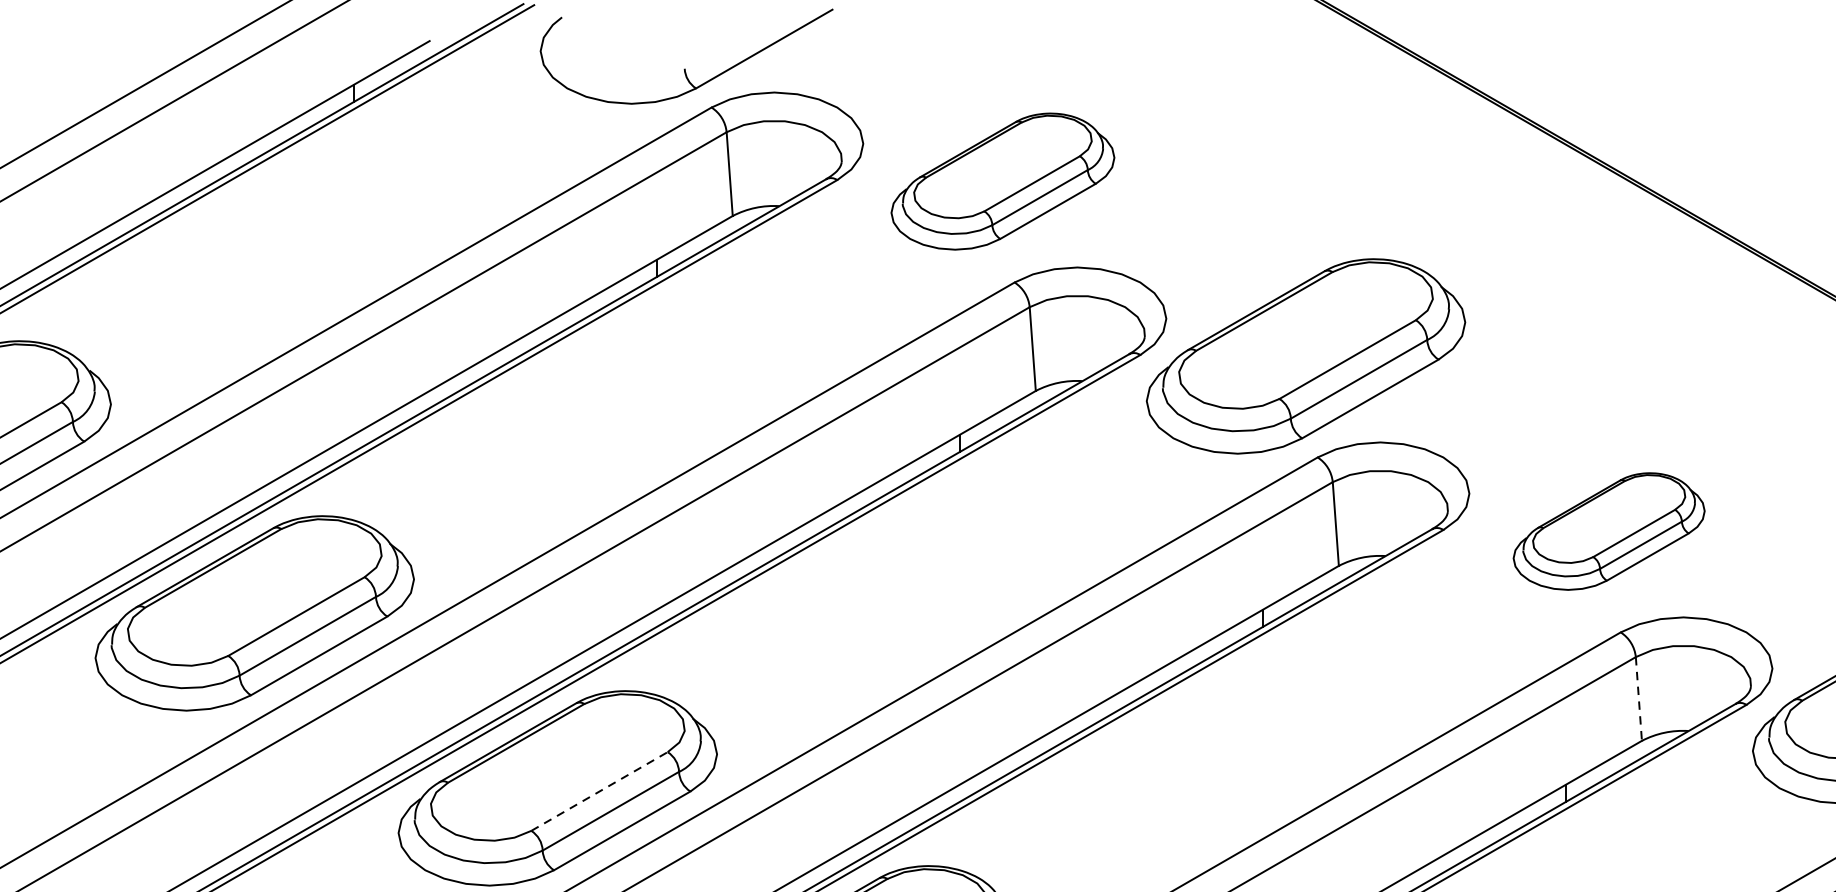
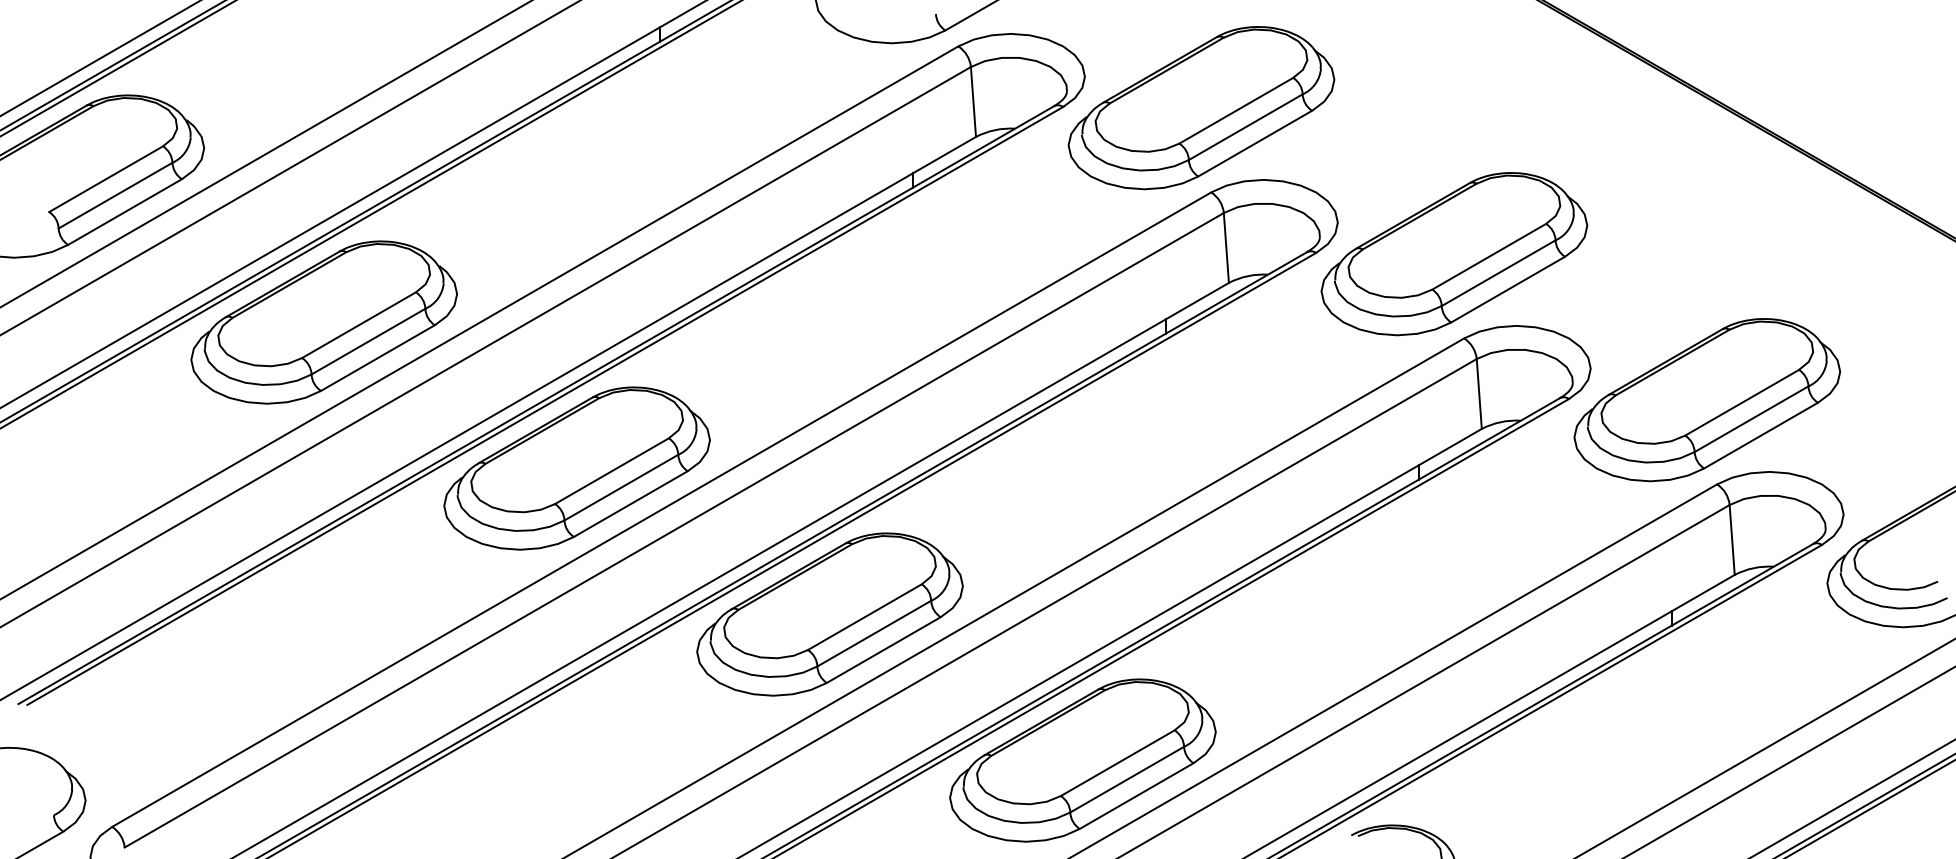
part: (1002, 181) -> (1201, 108), size x1.43
part: (1609, 531) -> (1707, 400), size x1.67
line: (1639, 699) -> (1732, 540), dashed -> solid
line: (599, 791) -> (864, 617), dashed -> solid

